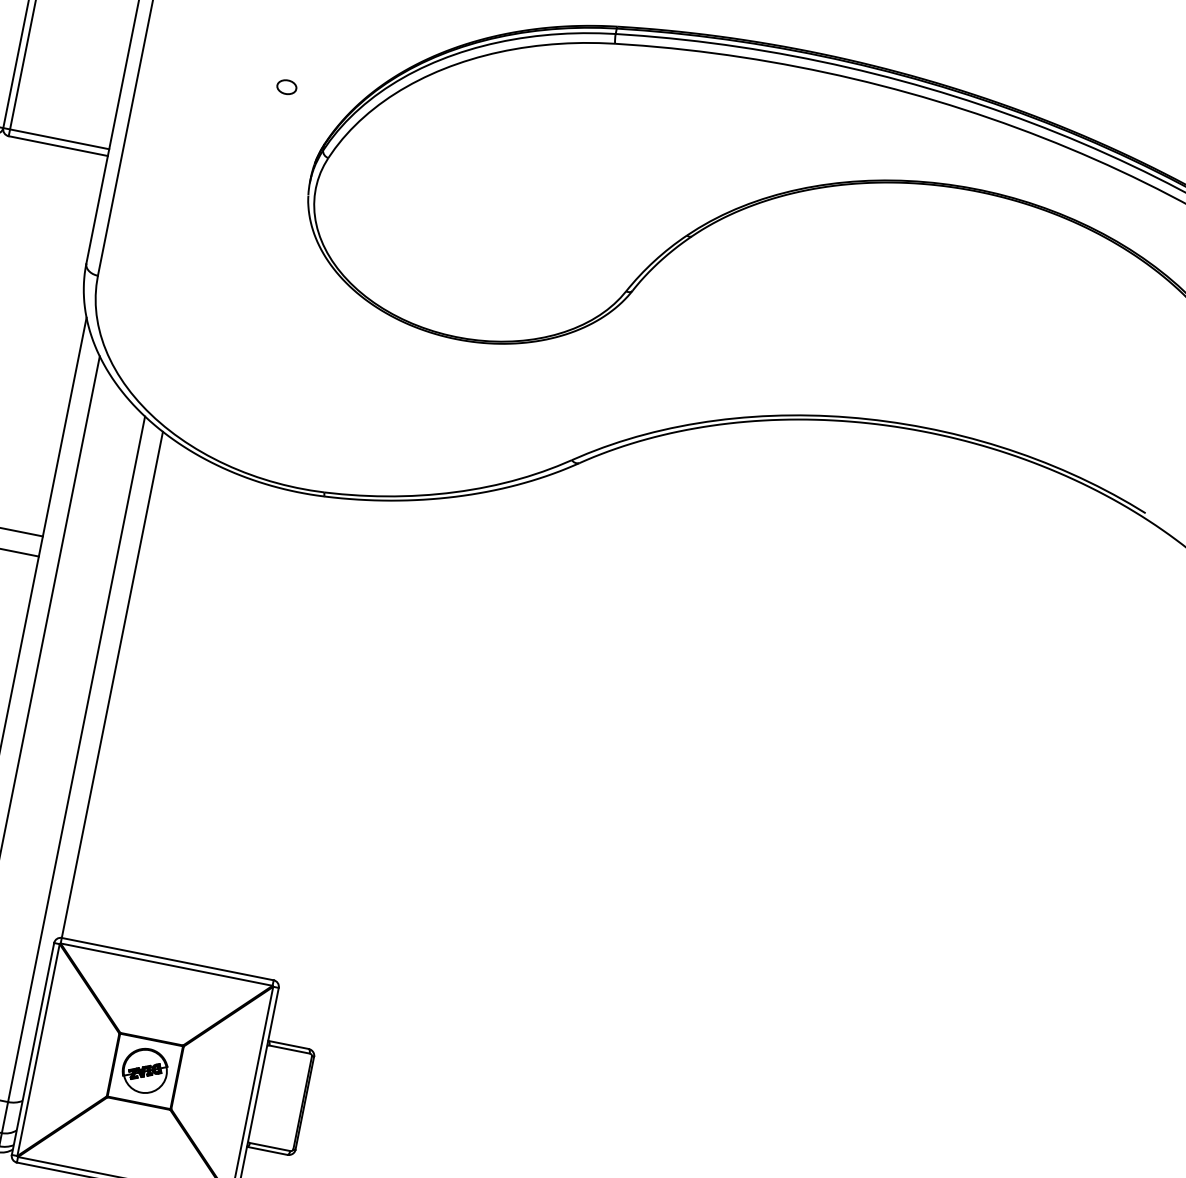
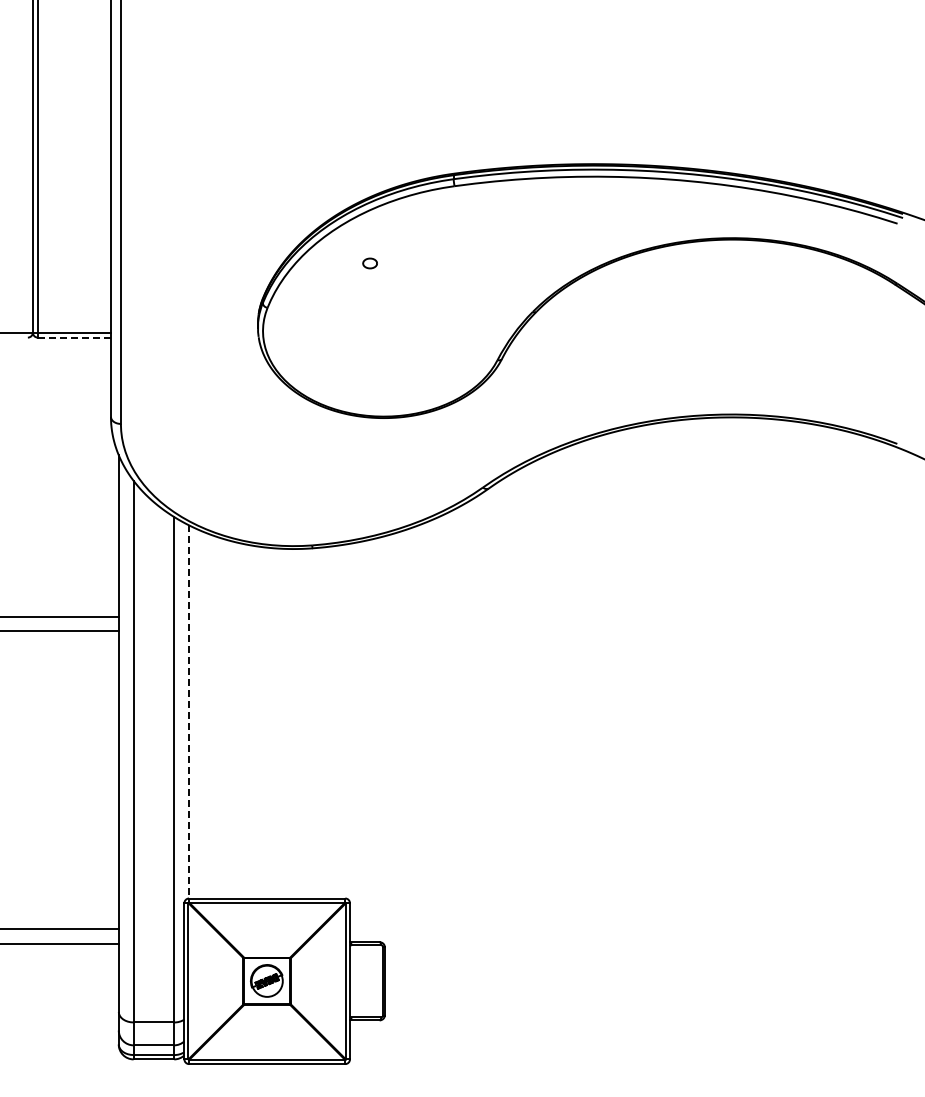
part: (286, 87) -> (369, 263), moved
line: (58, 145) -> (74, 337), solid -> dashed
line: (112, 687) -> (189, 713), solid -> dashed

